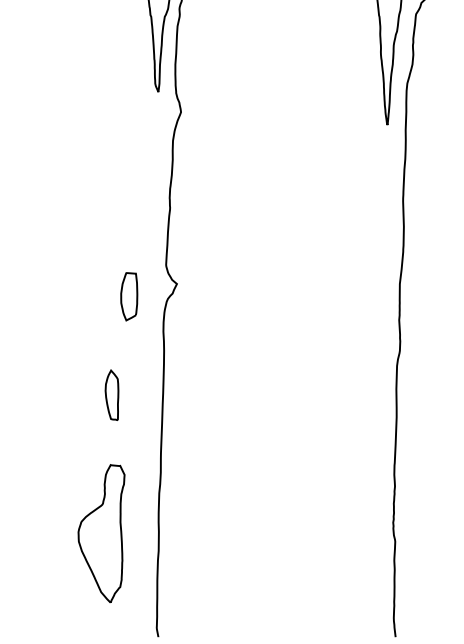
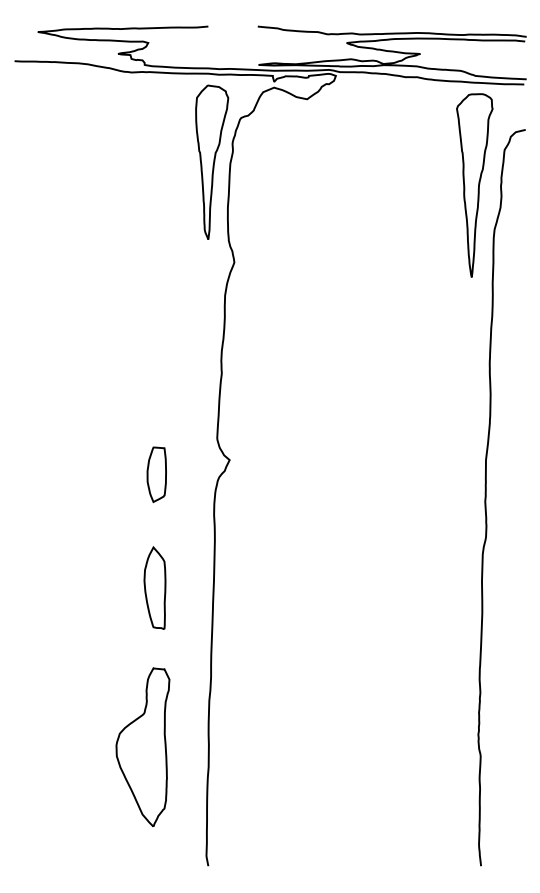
part: (128, 296) -> (156, 474), moved
part: (111, 394) -> (154, 587), size x1.43

